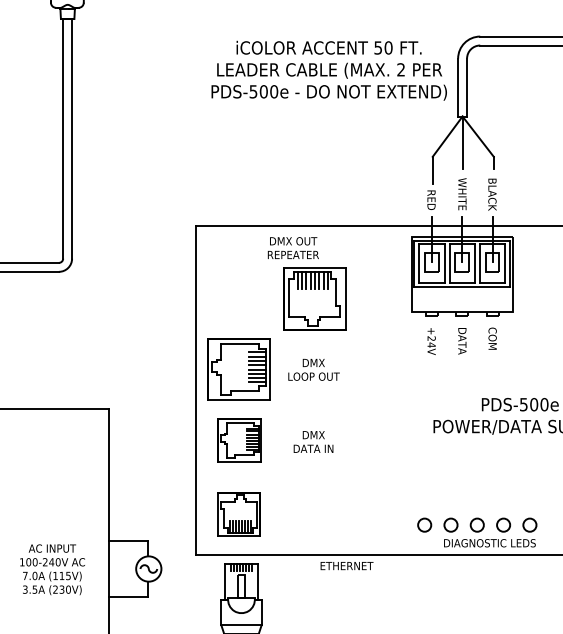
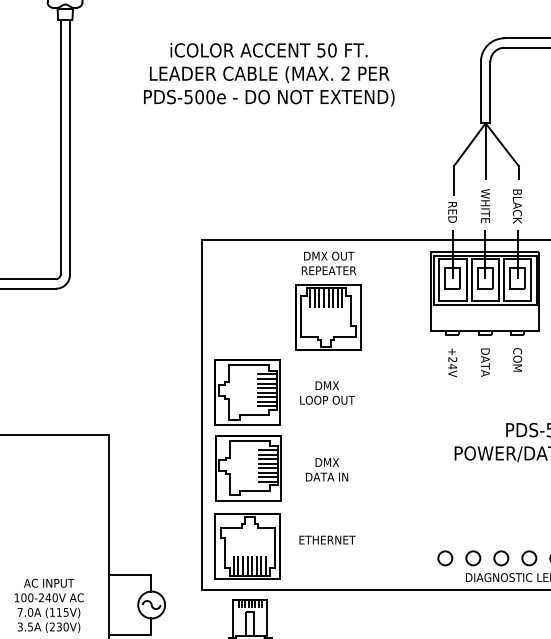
text: (328, 70) -> (268, 74), moved
text: (292, 247) -> (328, 262), moved
part: (239, 440) -> (248, 468), size x1.43
part: (238, 513) -> (247, 545), size x1.43
text: (346, 566) -> (326, 540), moved

